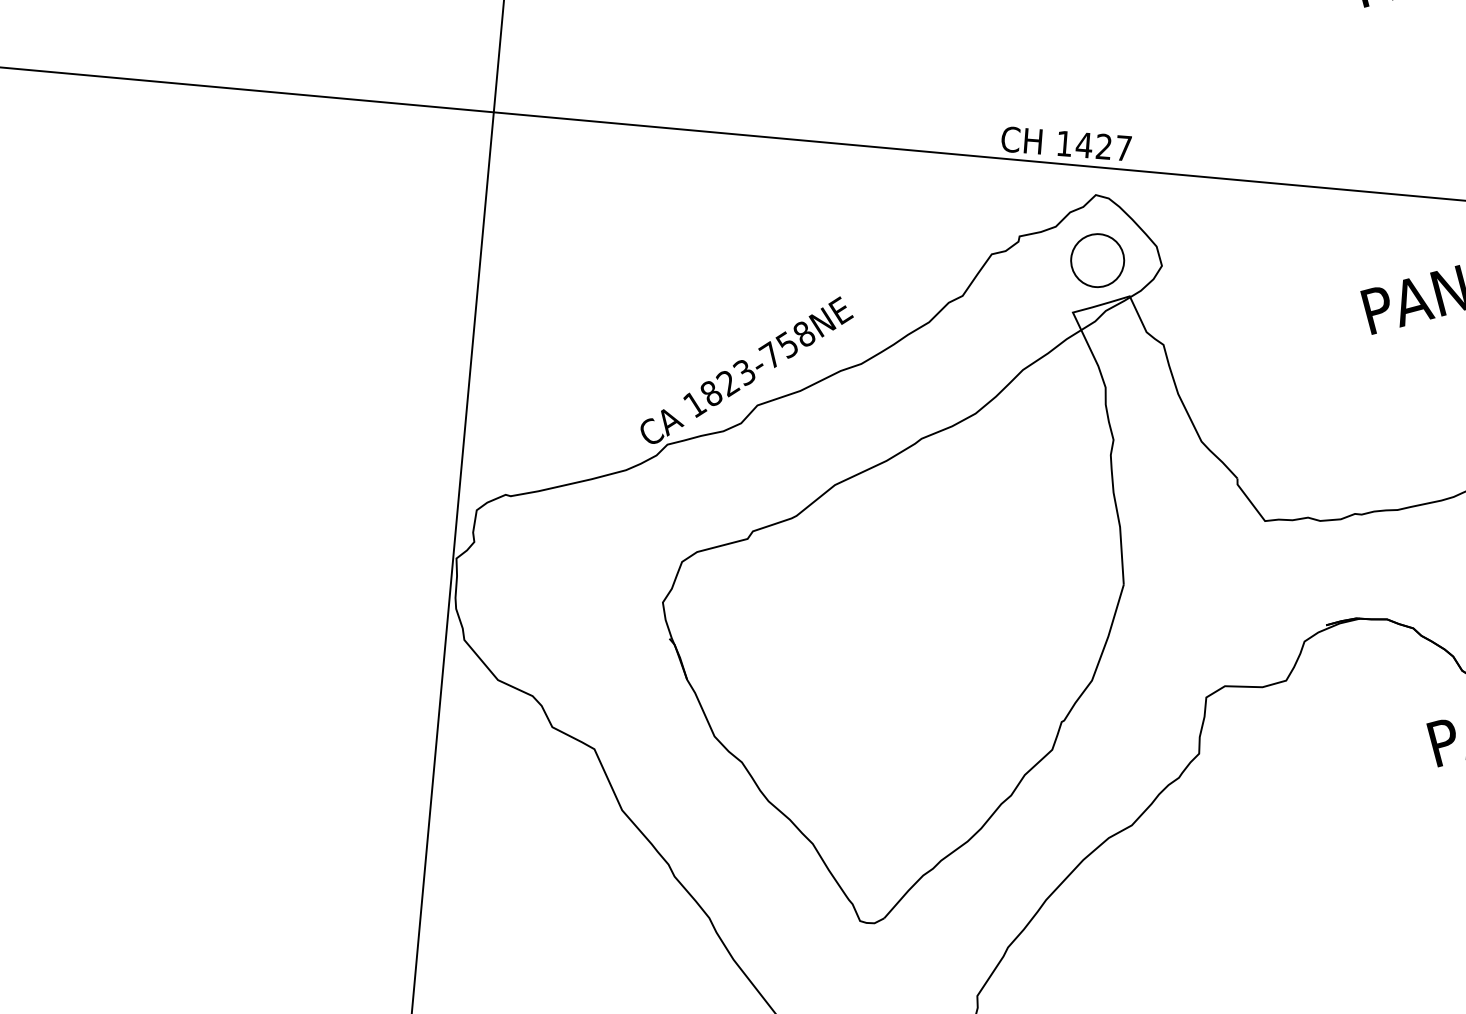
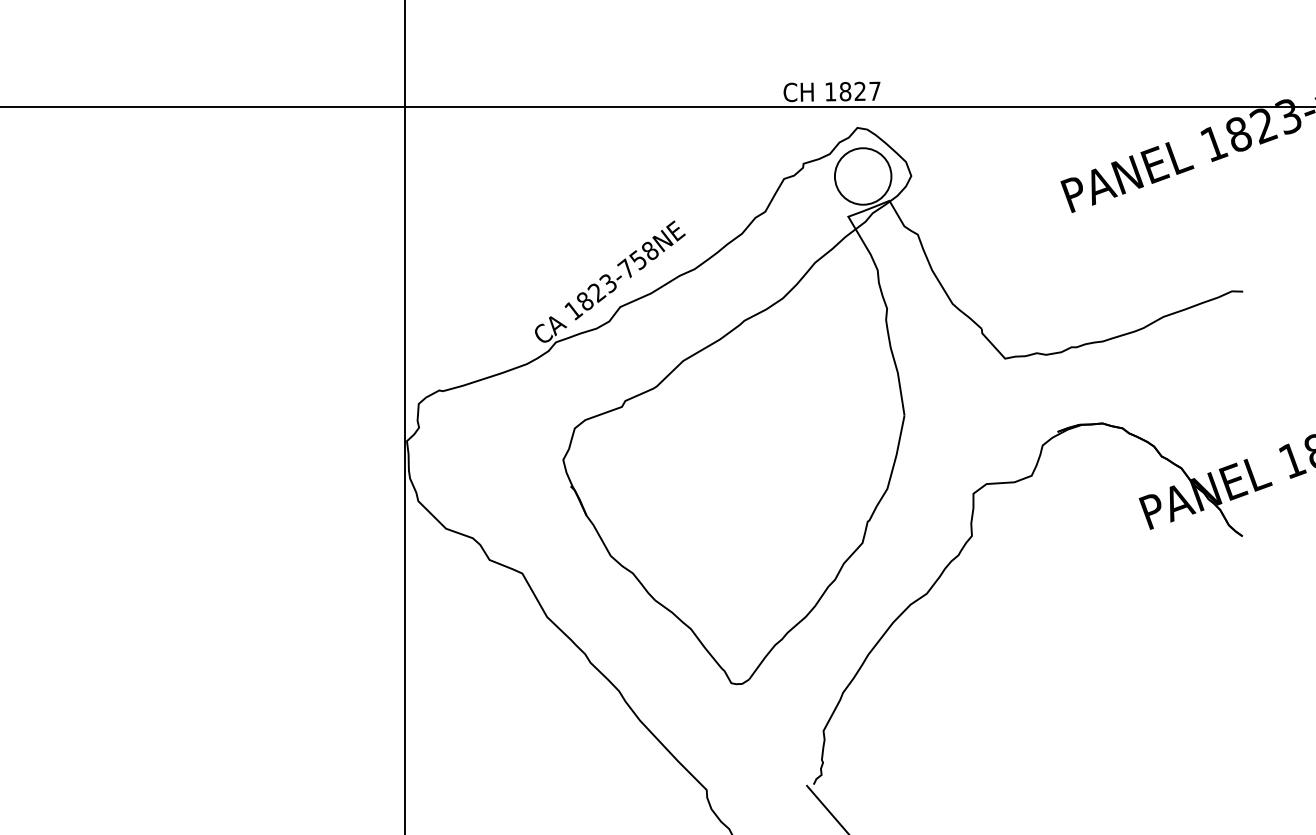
text: (1084, 145) -> (845, 91), 1427 -> 1827
circle: (1096, 260) -> (862, 176), size x1.43

